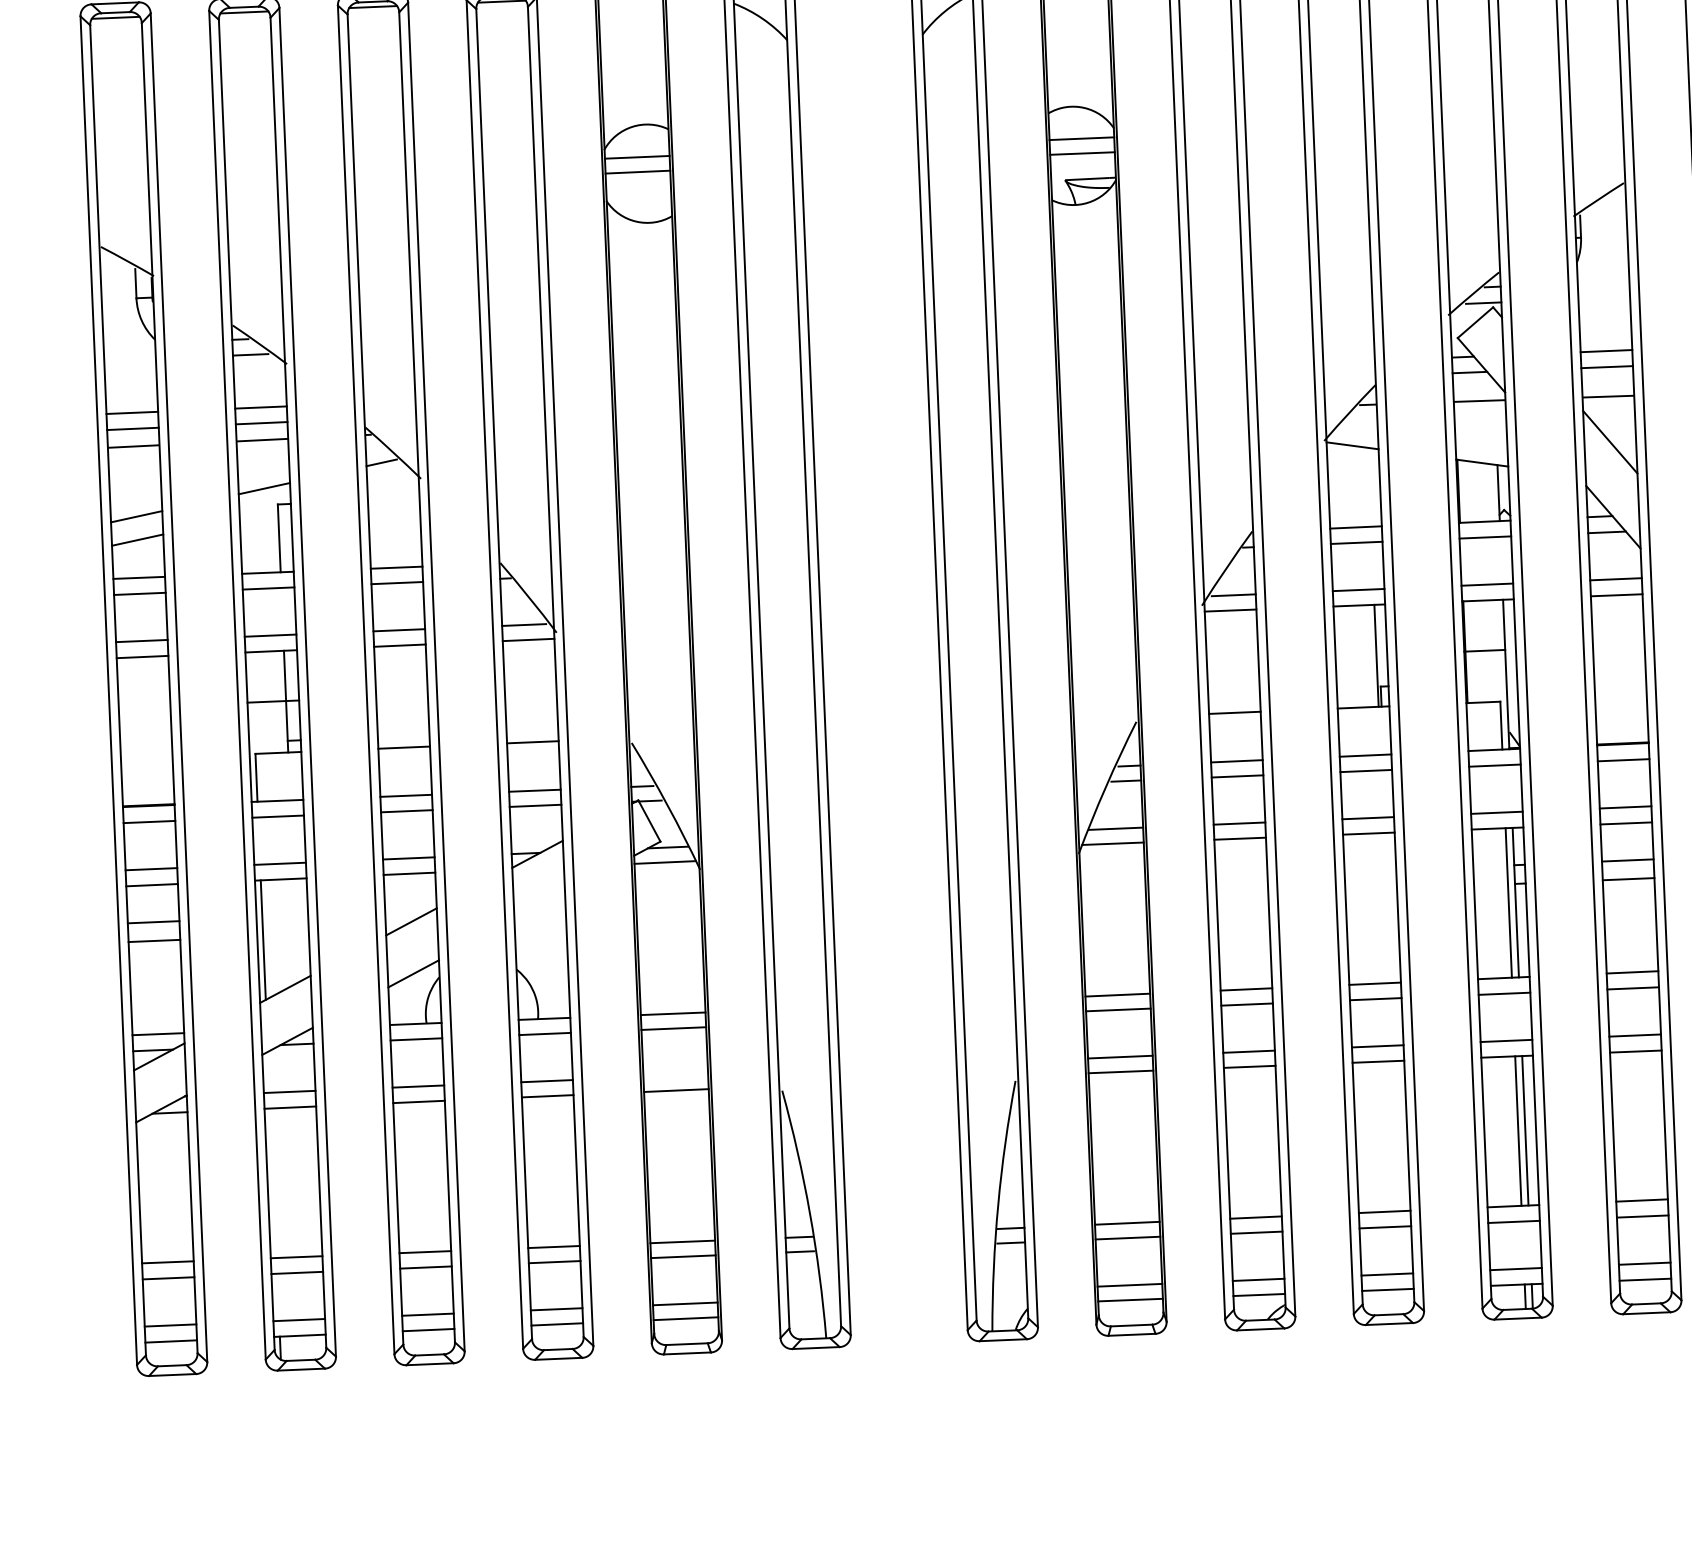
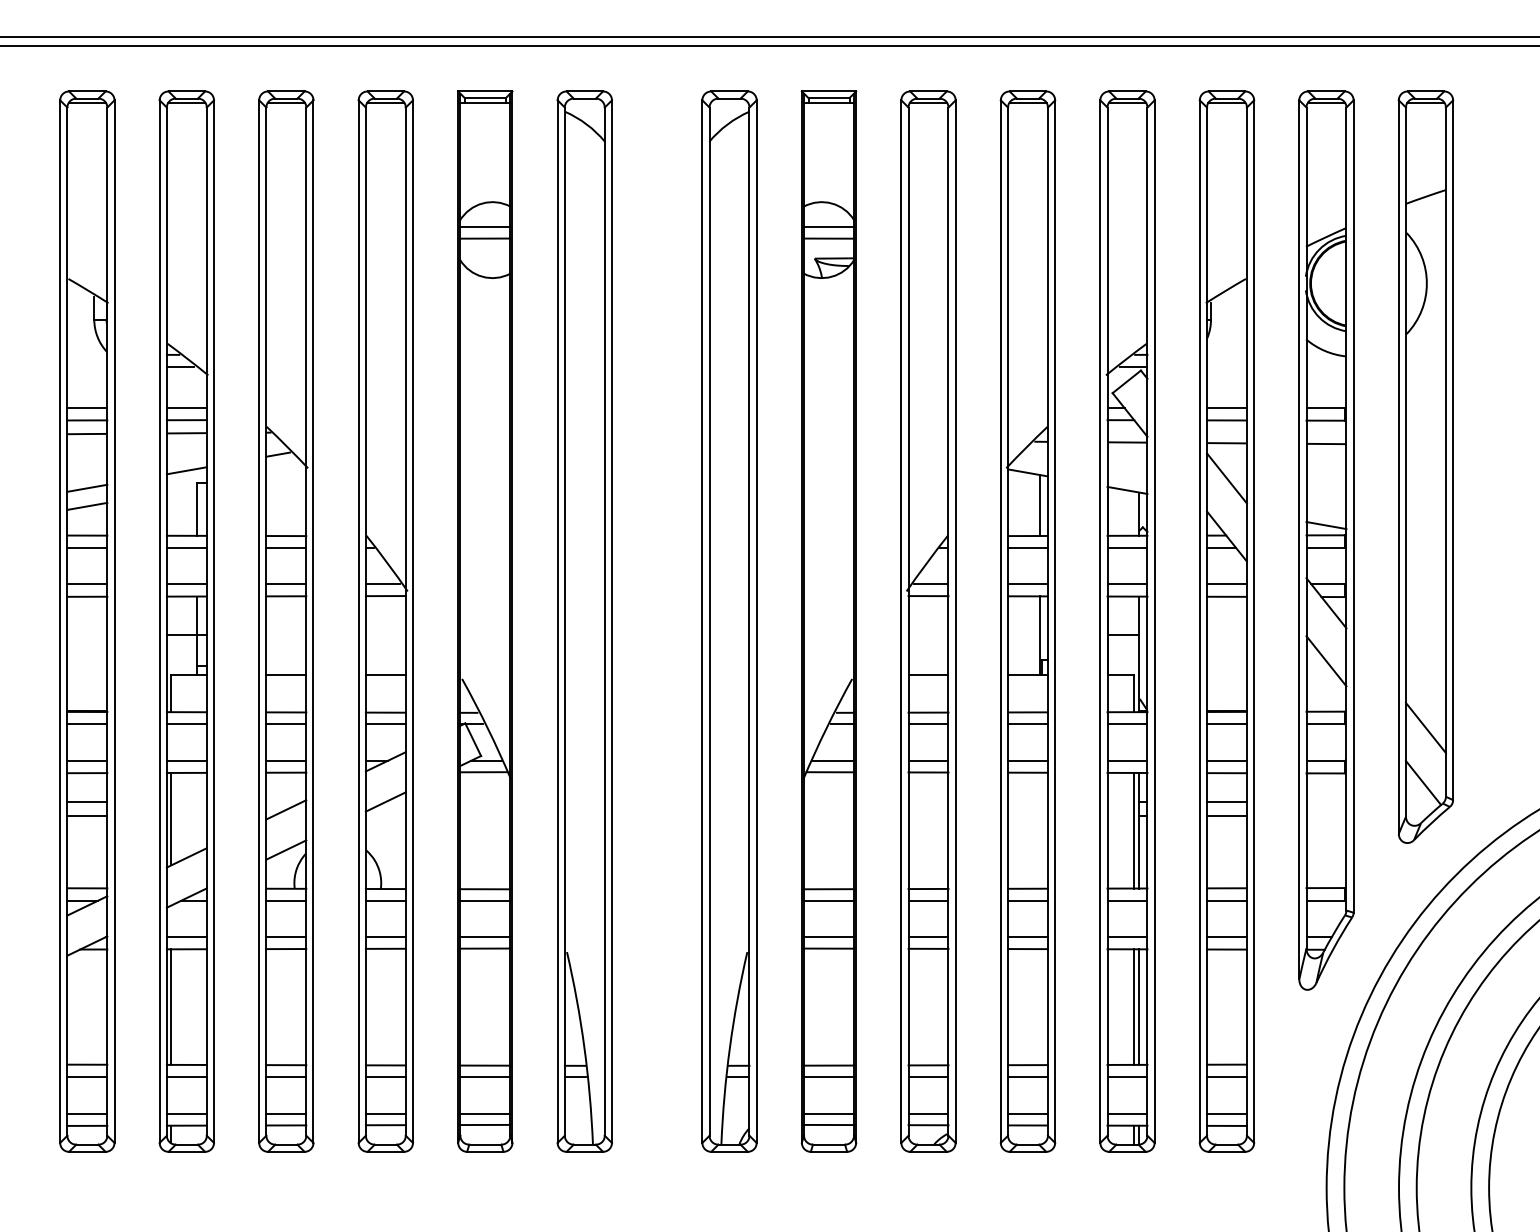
line: (1369, 487) -> (1039, 505), added
line: (539, 905) -> (385, 801), added
line: (676, 1076) -> (485, 937), added
line: (273, 1182) -> (171, 1006), added

